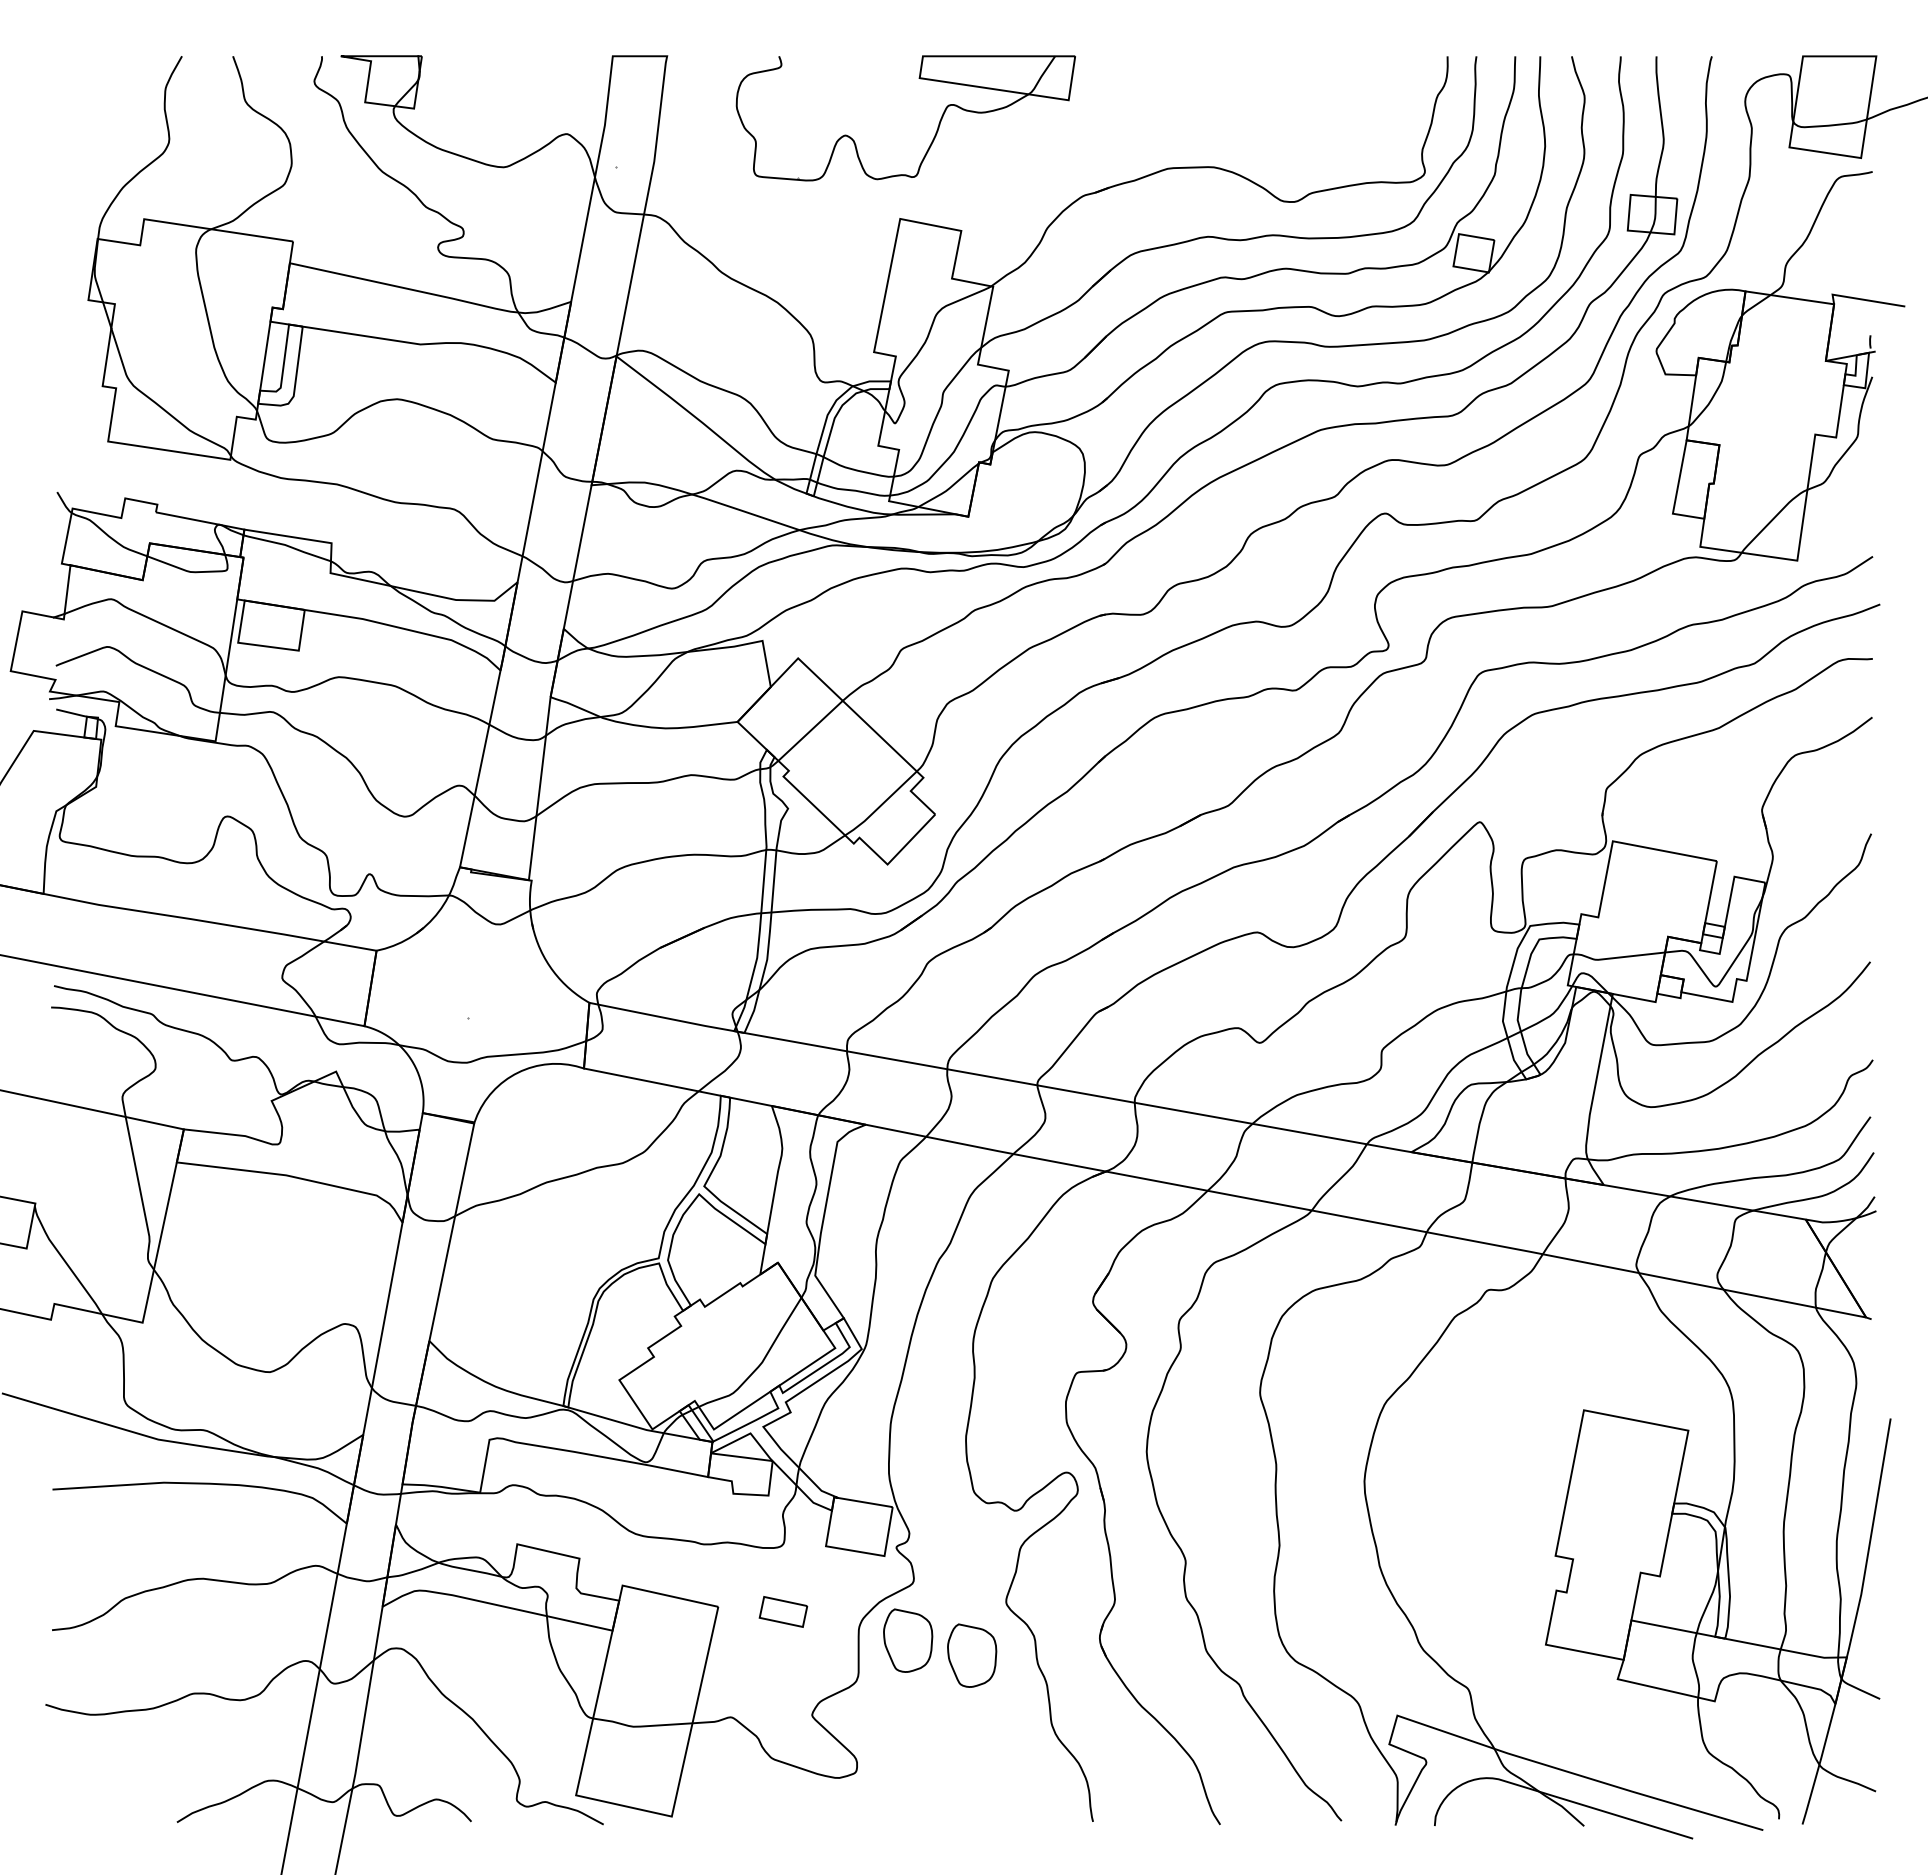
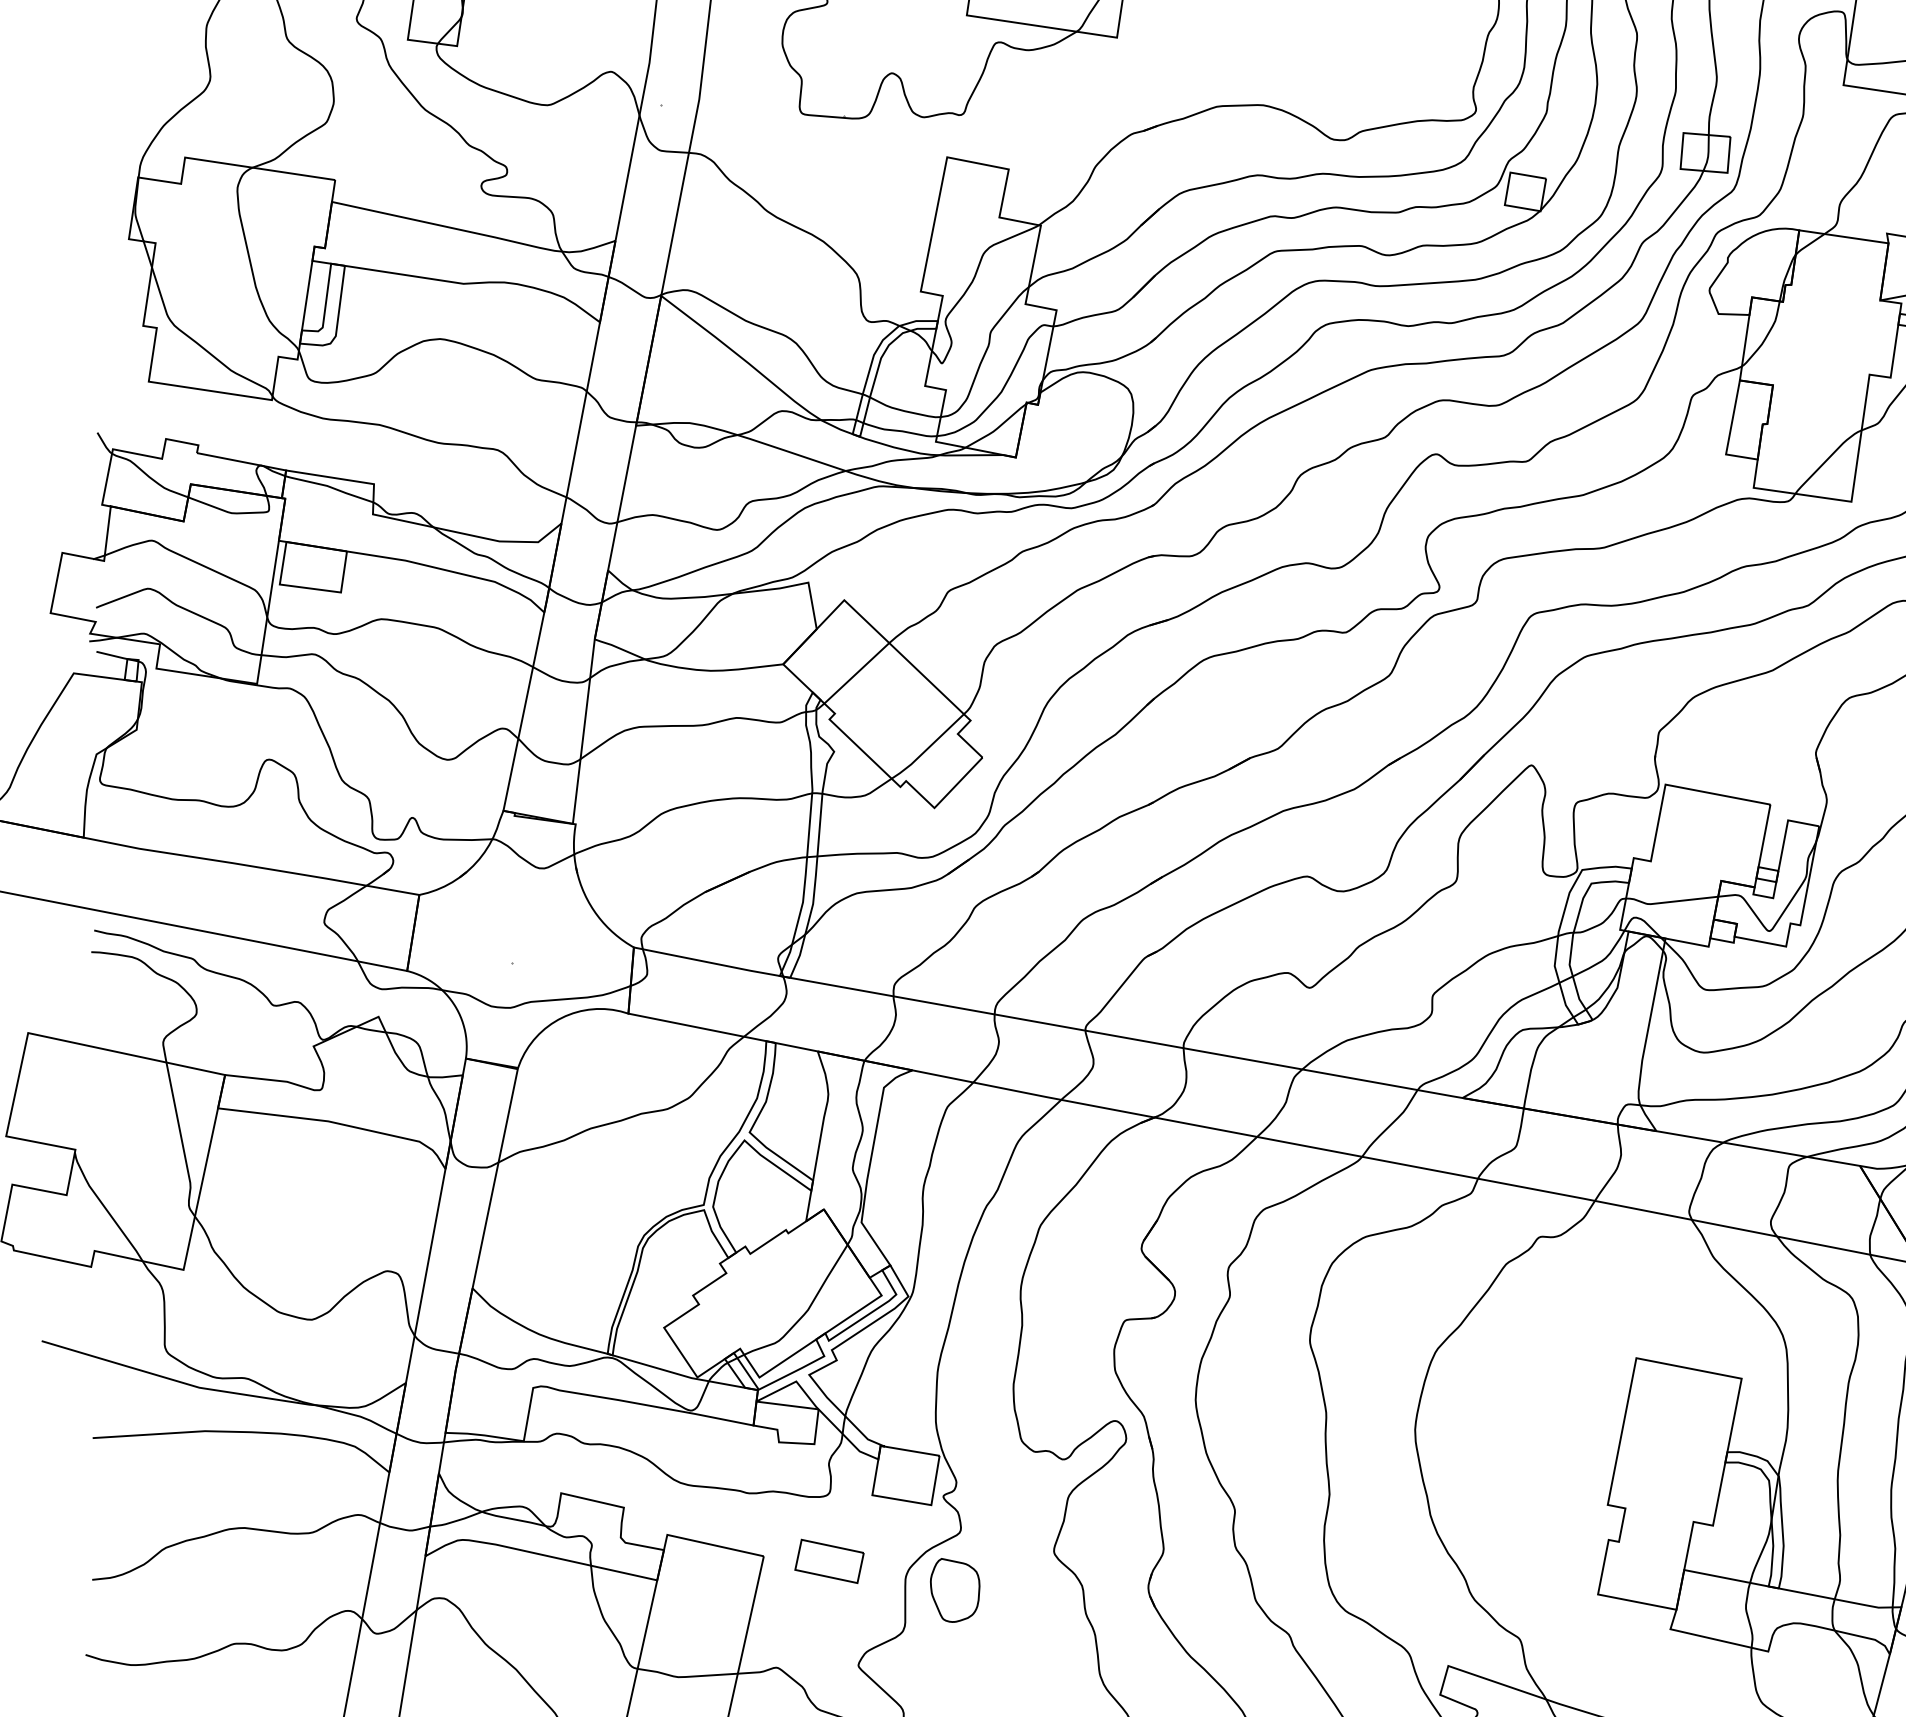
part: (783, 1611) -> (829, 1561), size x1.43
part: (972, 1655) -> (1020, 1605), removed

